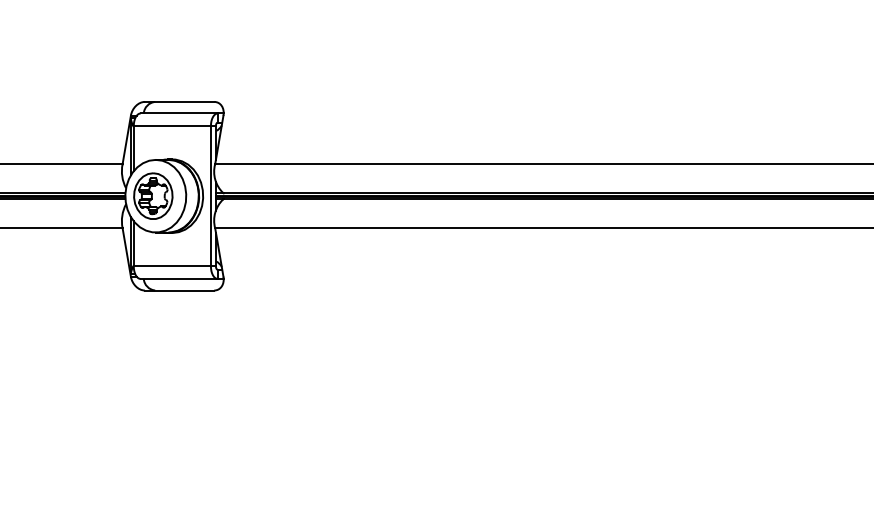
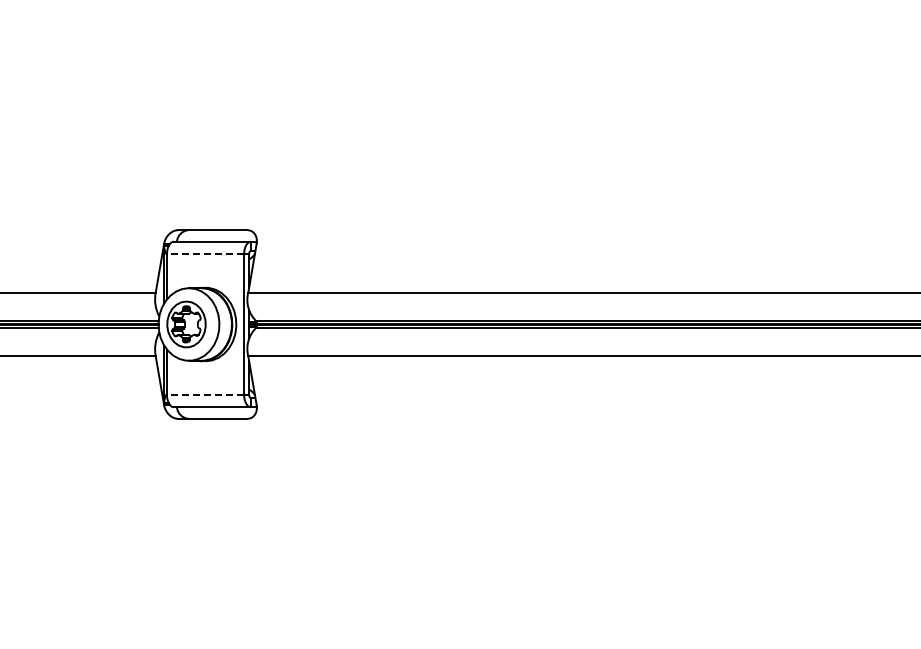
line: (172, 126) -> (205, 254), solid -> dashed
line: (172, 266) -> (205, 394), solid -> dashed

